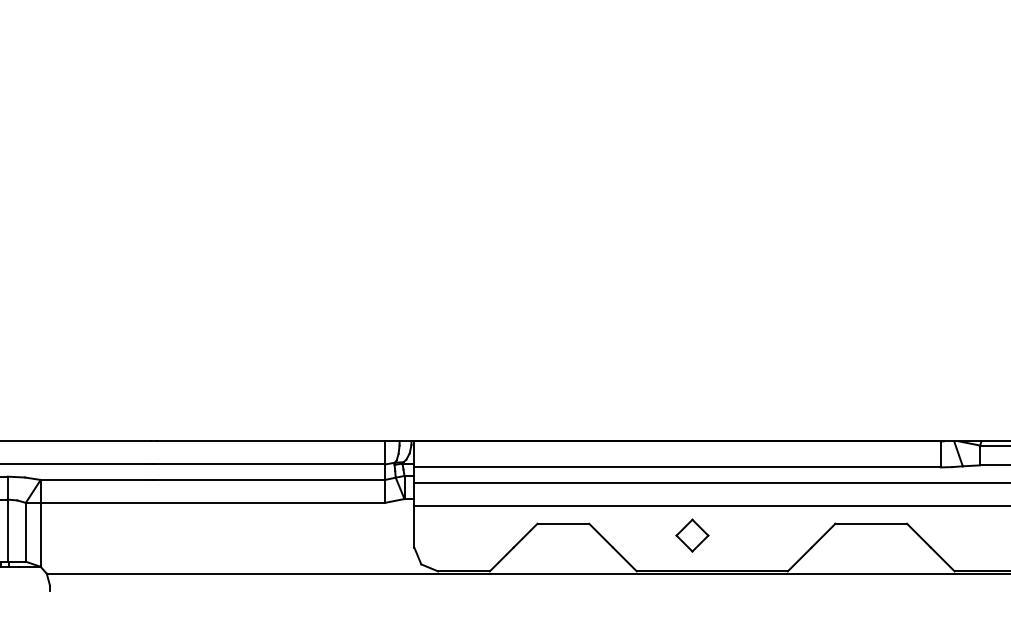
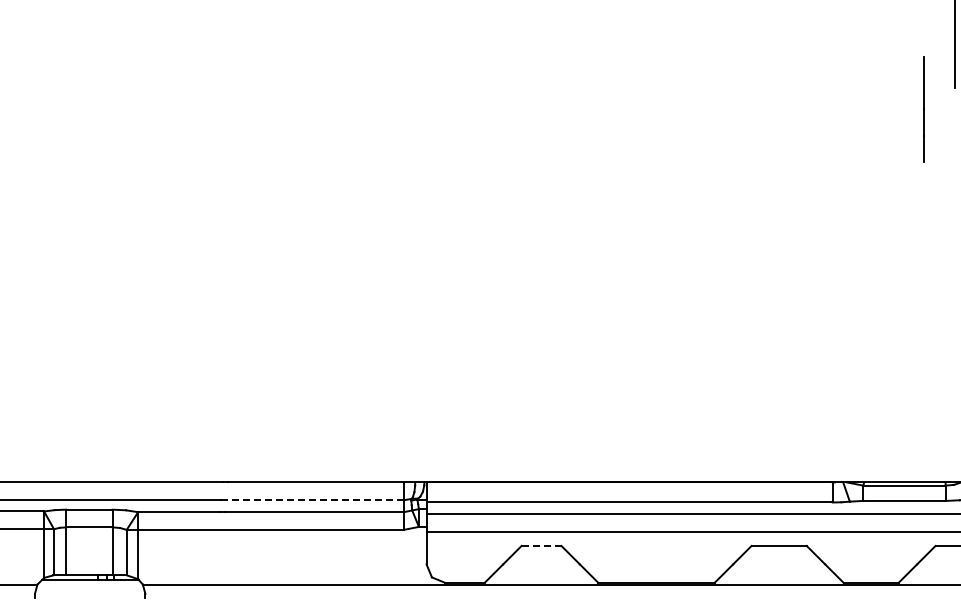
line: (269, 464) -> (314, 500), solid -> dashed
line: (563, 523) -> (541, 545), solid -> dashed
part: (691, 534) -> (640, 554), removed

